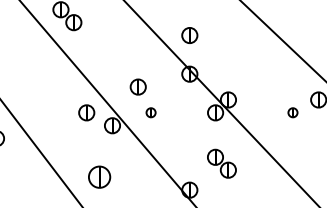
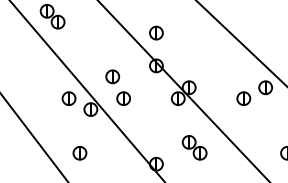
part: (150, 112) -> (123, 98), size x1.67
part: (292, 112) -> (243, 98), size x1.67
part: (221, 163) -> (194, 147), moved
part: (99, 177) -> (79, 153), size x0.71

